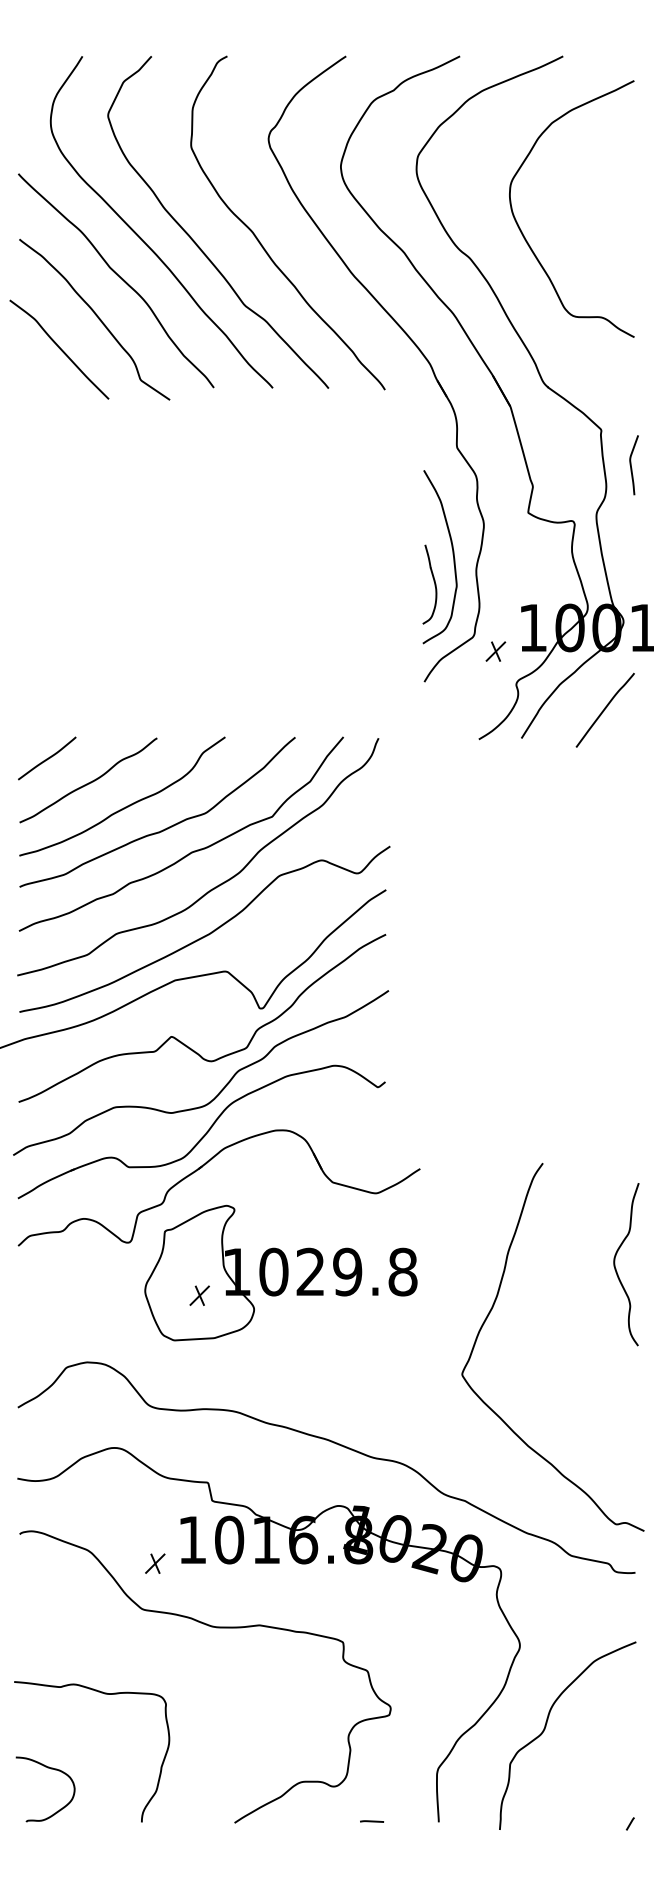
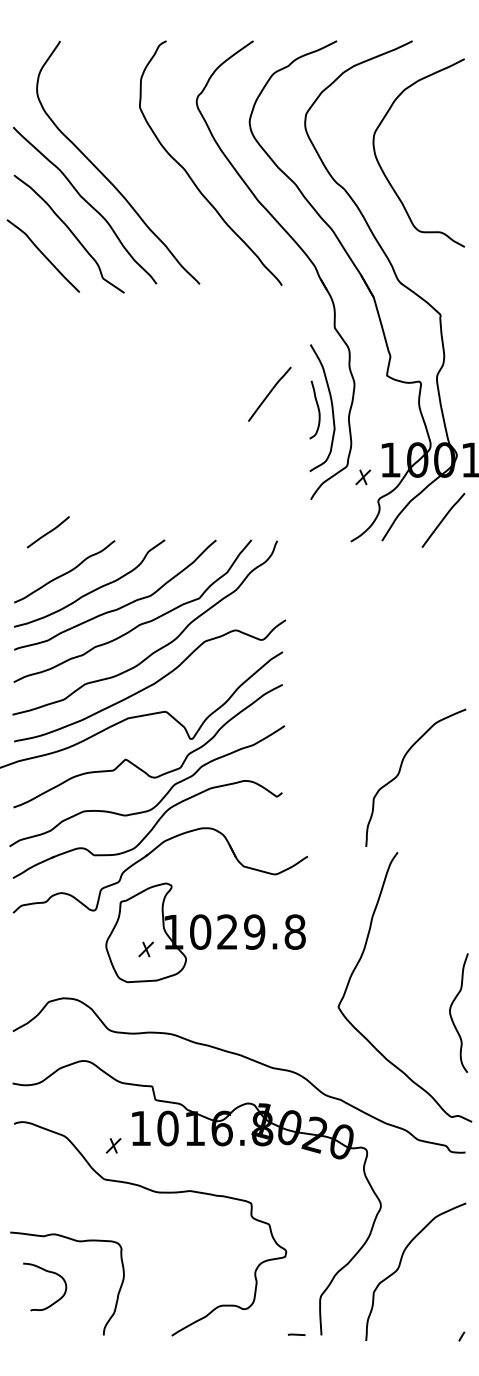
curve: (195, 241) -> (143, 176), removed
curve: (631, 465) -> (462, 340), removed
curve: (367, 537) -> (269, 393), added
curve: (433, 581) -> (317, 407), moved
curve: (47, 758) -> (48, 532), moved
curve: (545, 1055) -> (399, 773), added
curve: (616, 1268) -> (451, 1015), moved
curve: (51, 1769) -> (49, 1272), moved
line: (372, 1821) -> (297, 1334), moved

